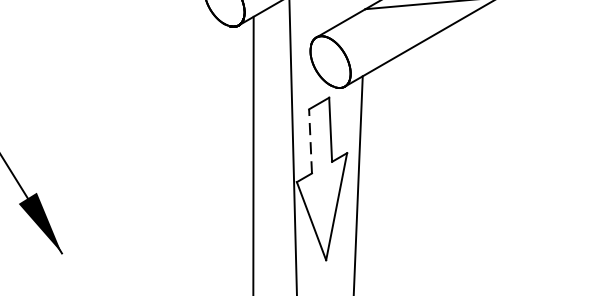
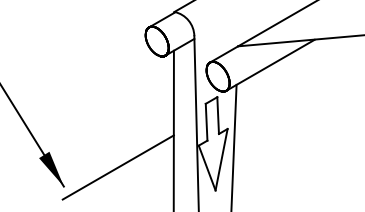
line: (310, 140) -> (206, 121), dashed -> solid
line: (155, 220) -> (117, 167), added

